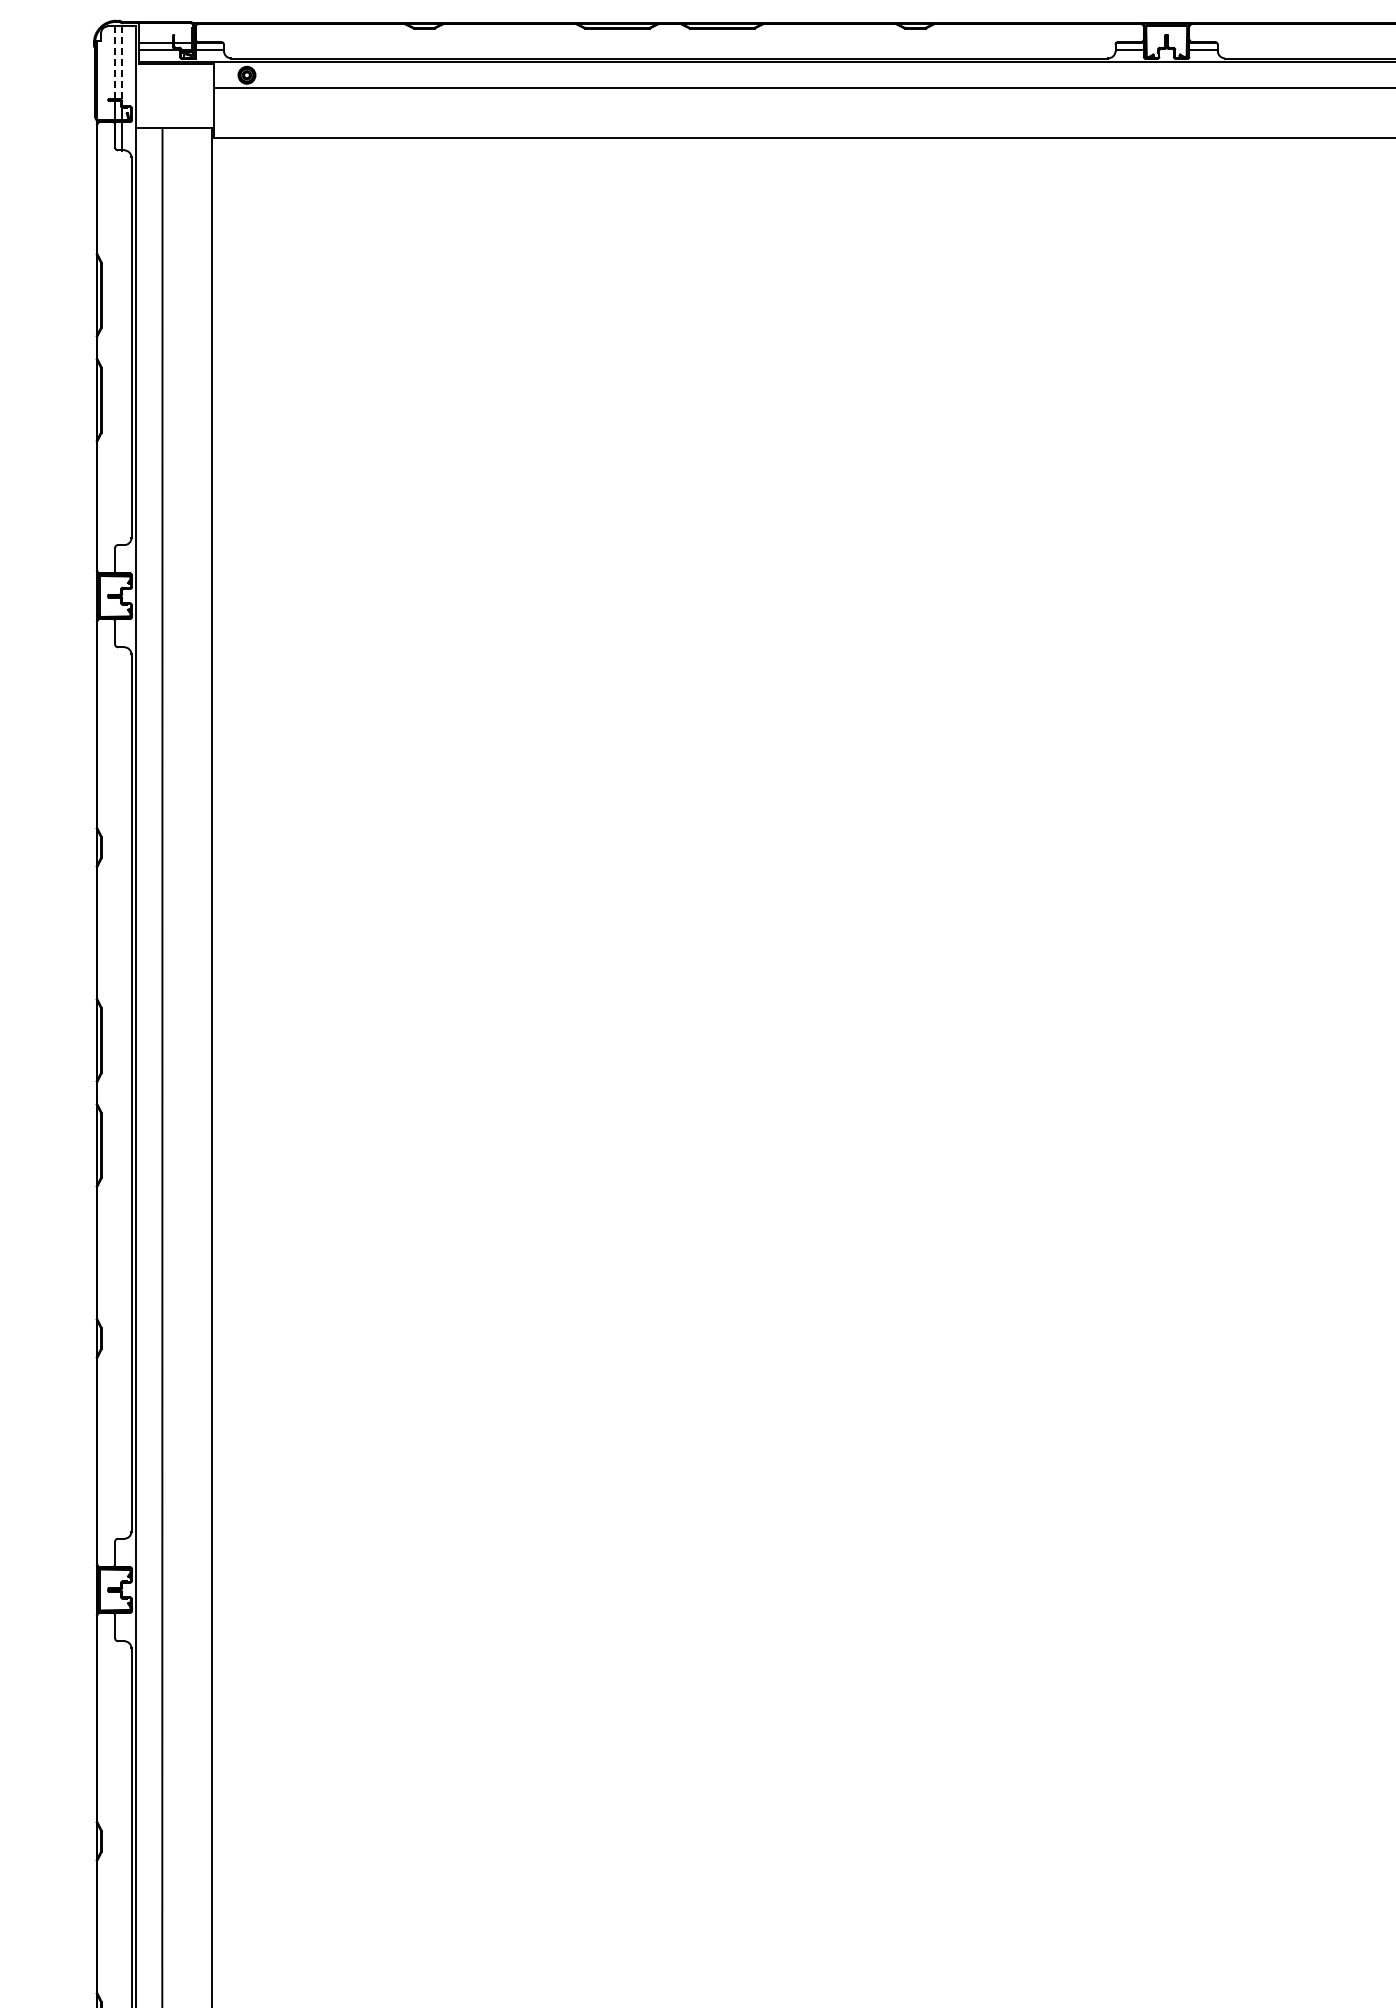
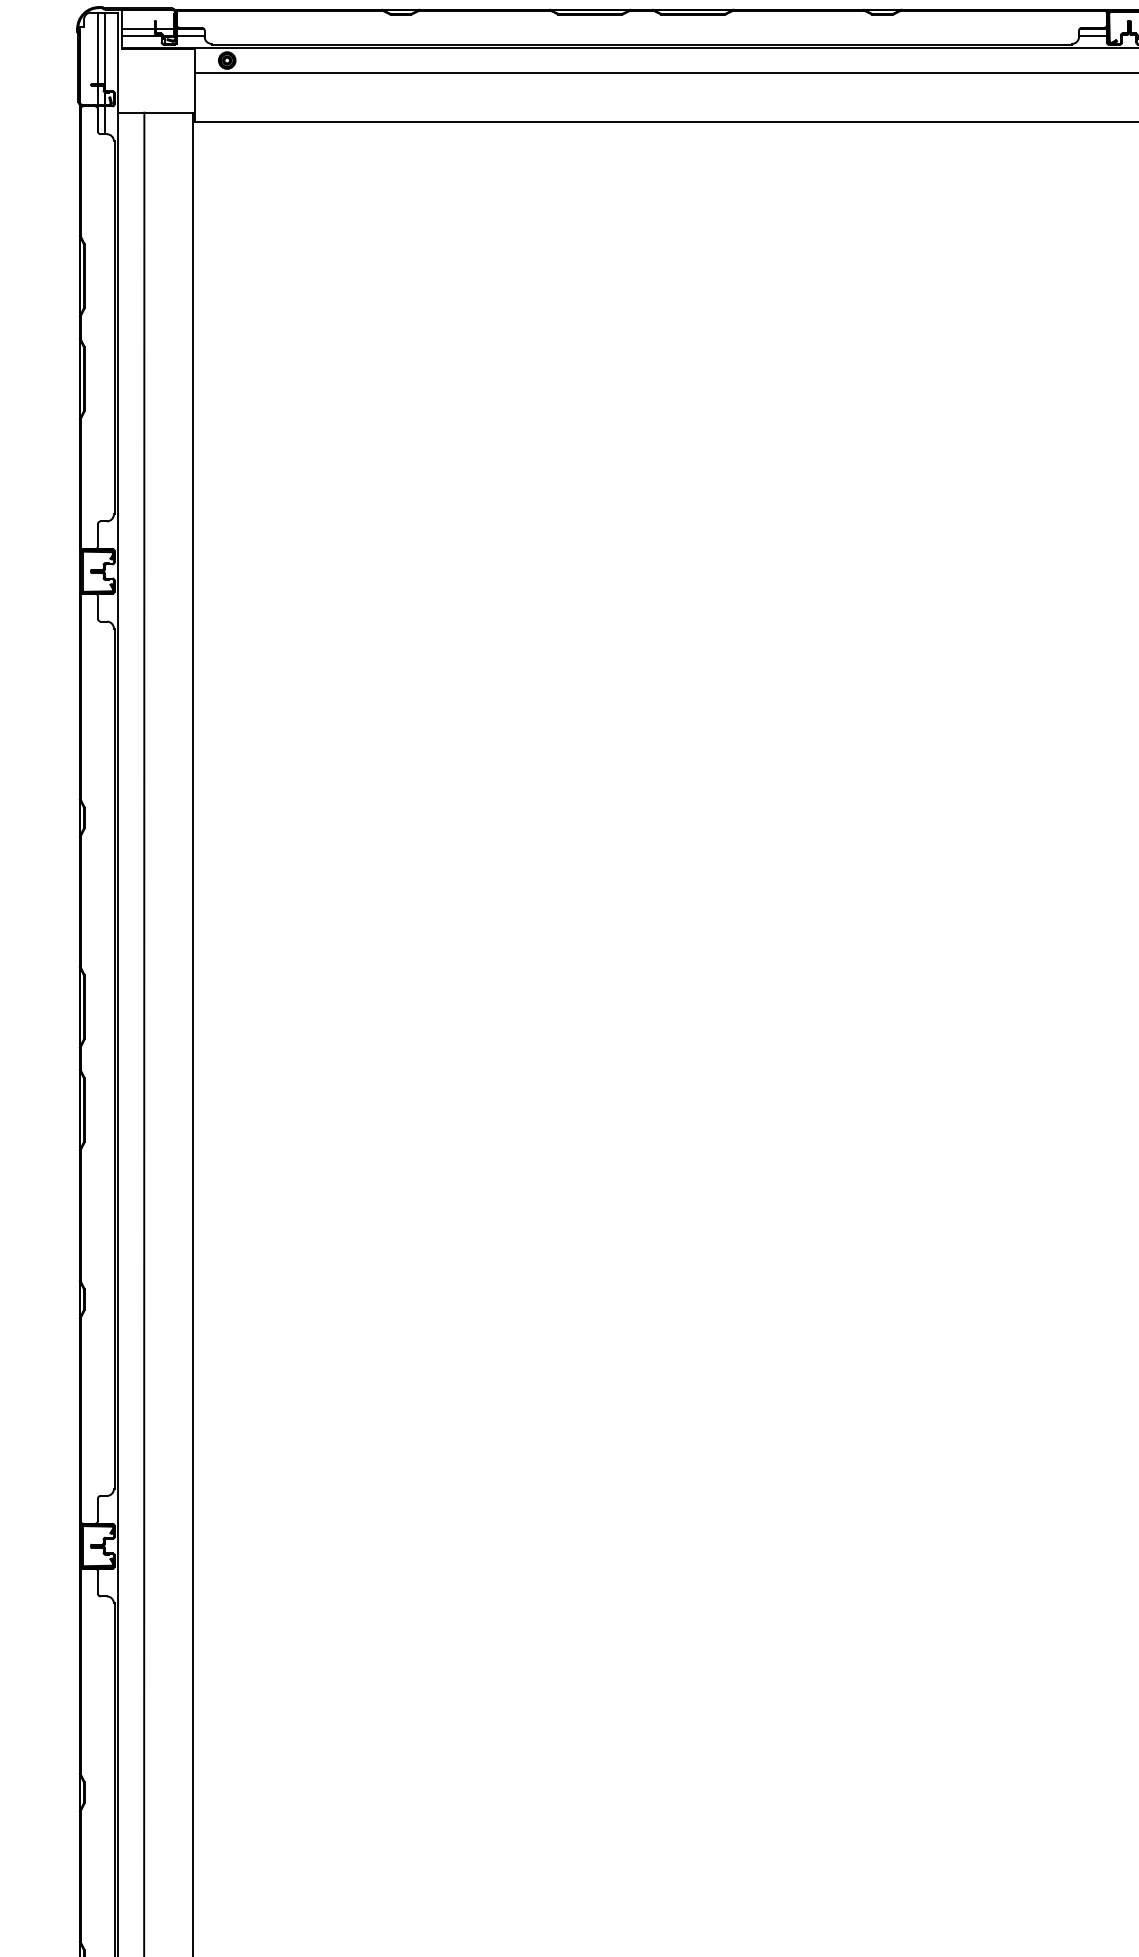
line: (115, 62) -> (98, 48), dashed -> solid
line: (122, 66) -> (105, 51), dashed -> solid

